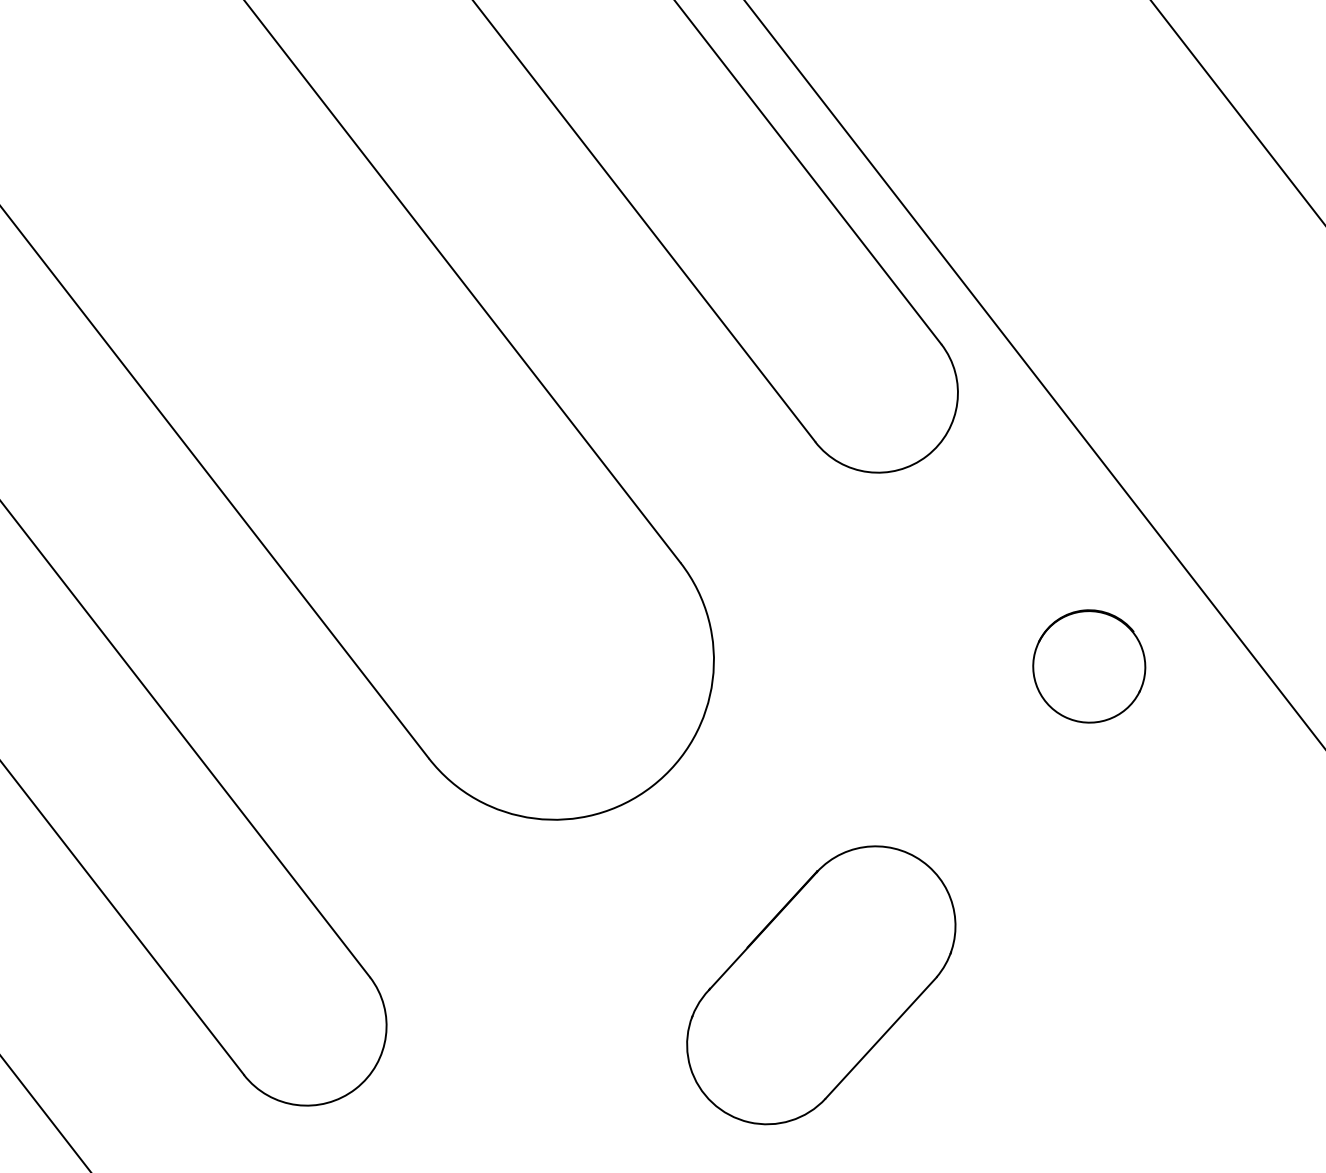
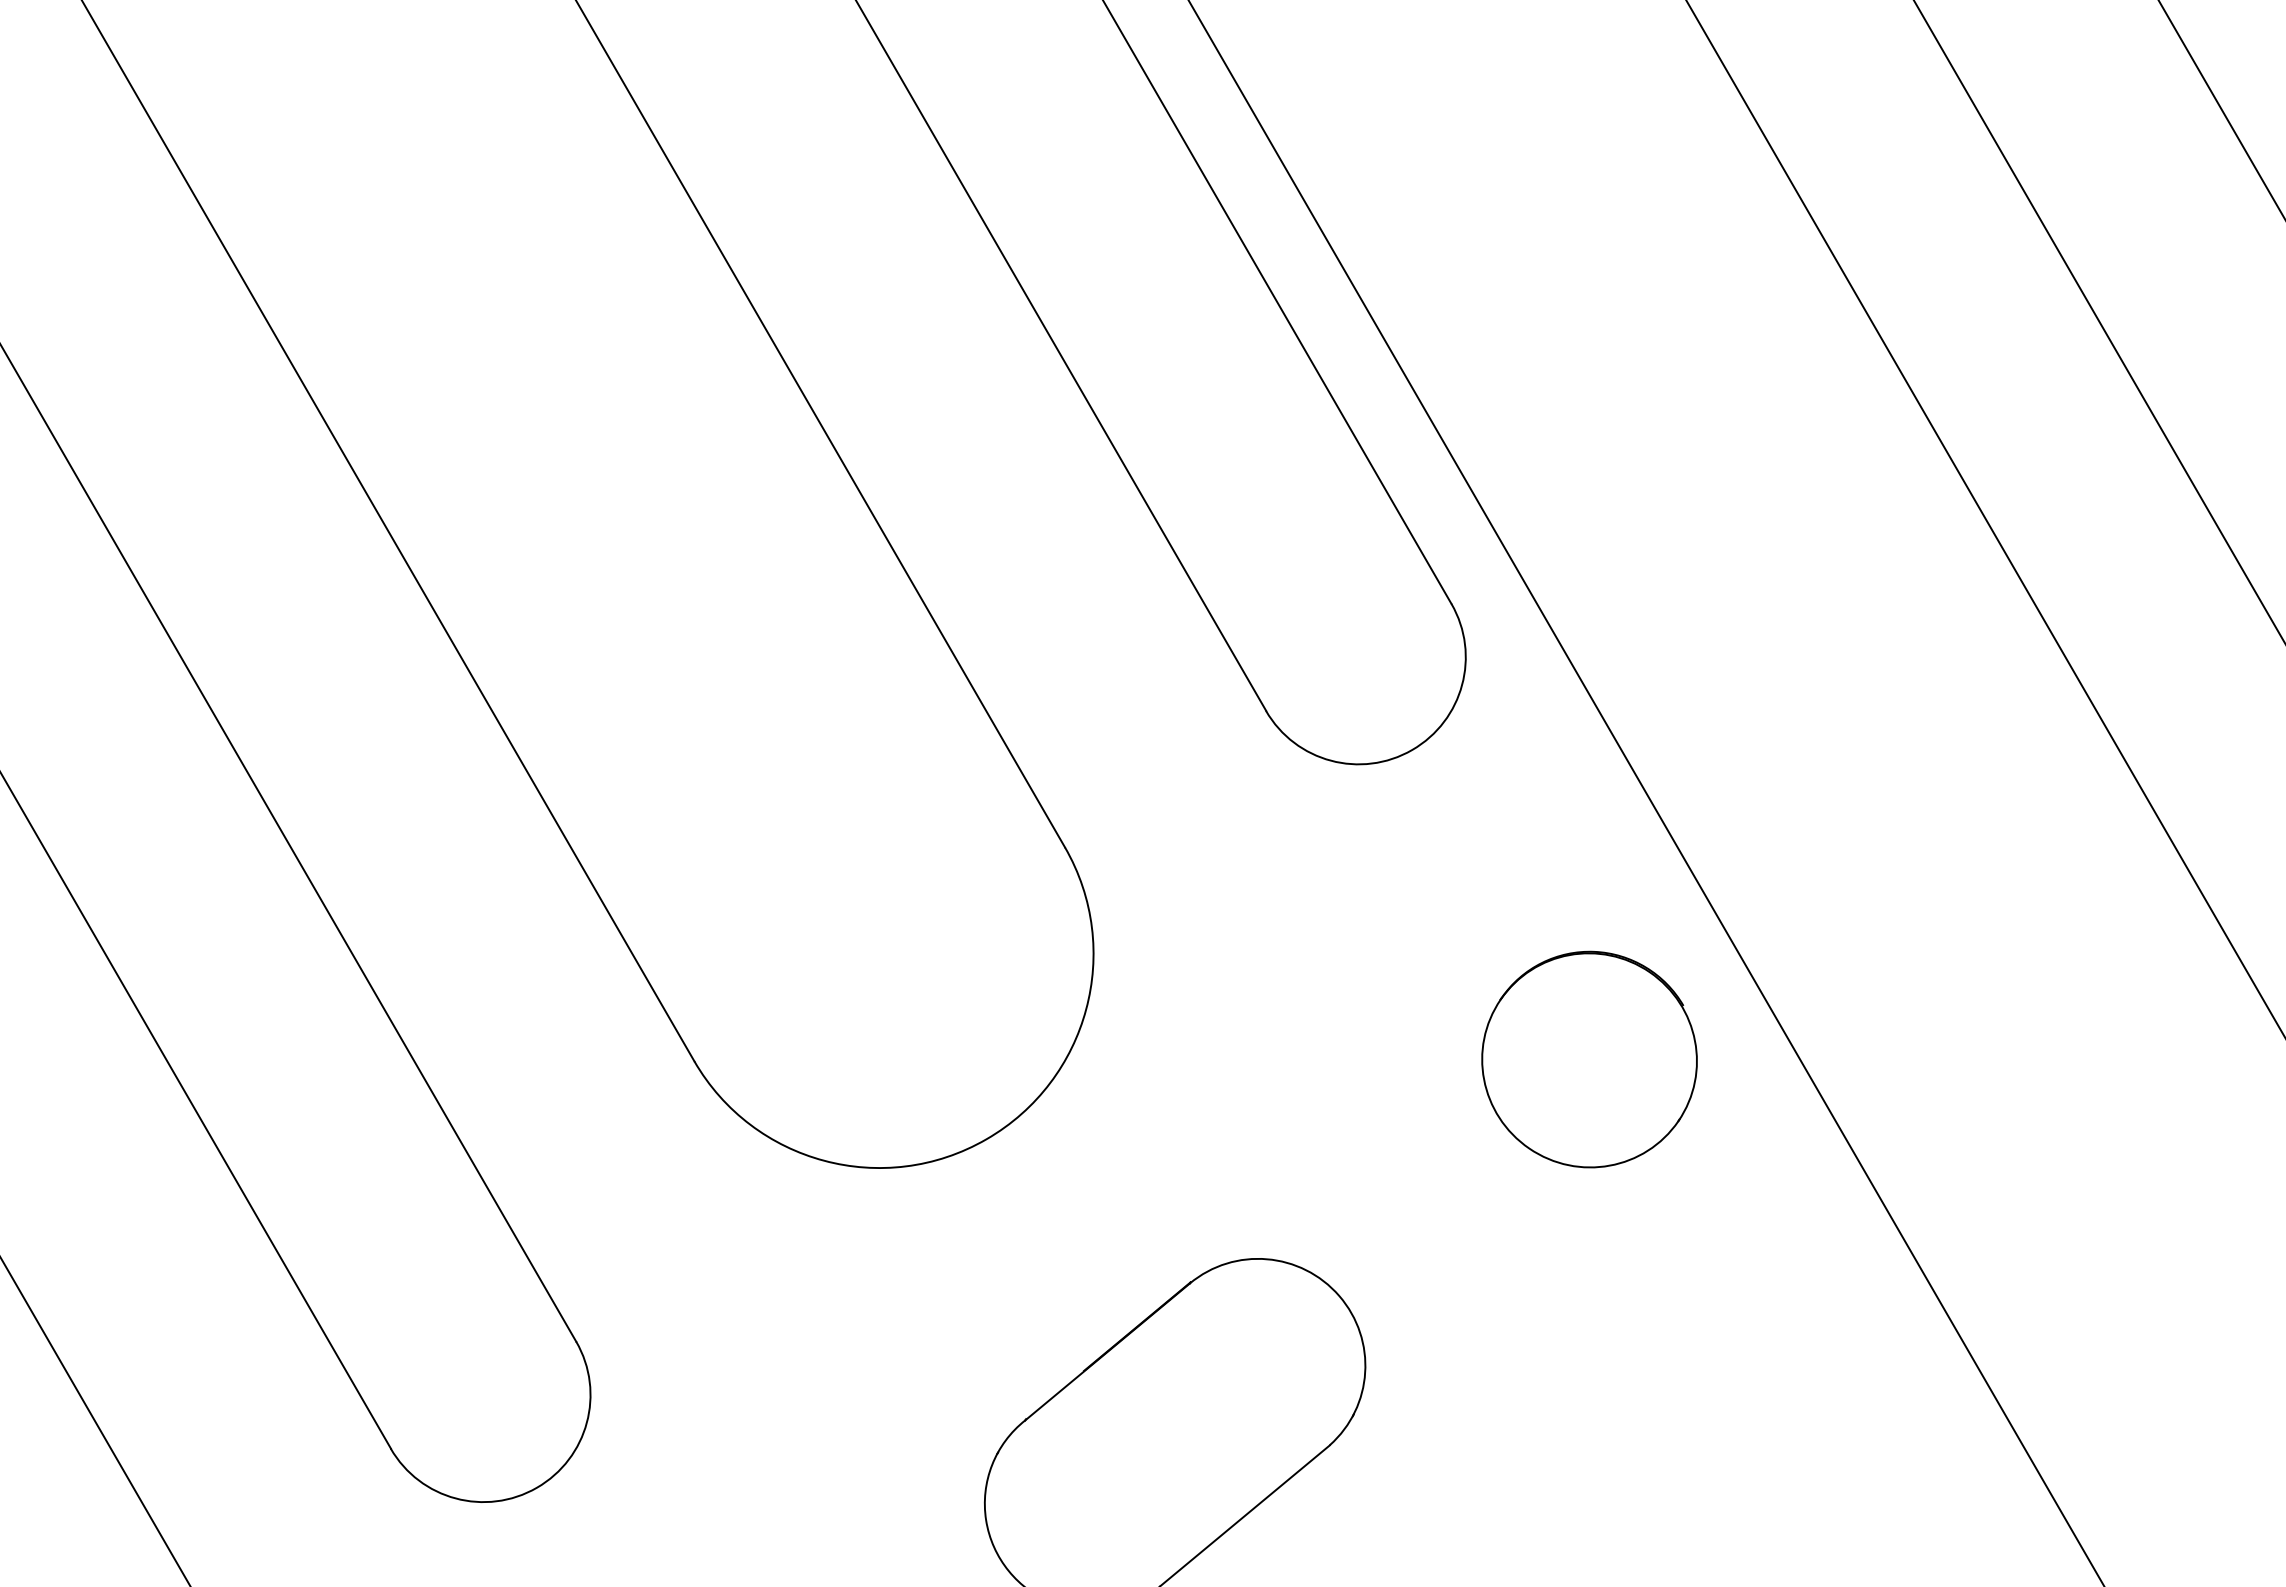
part: (1089, 666) -> (1589, 1059), size x1.43

